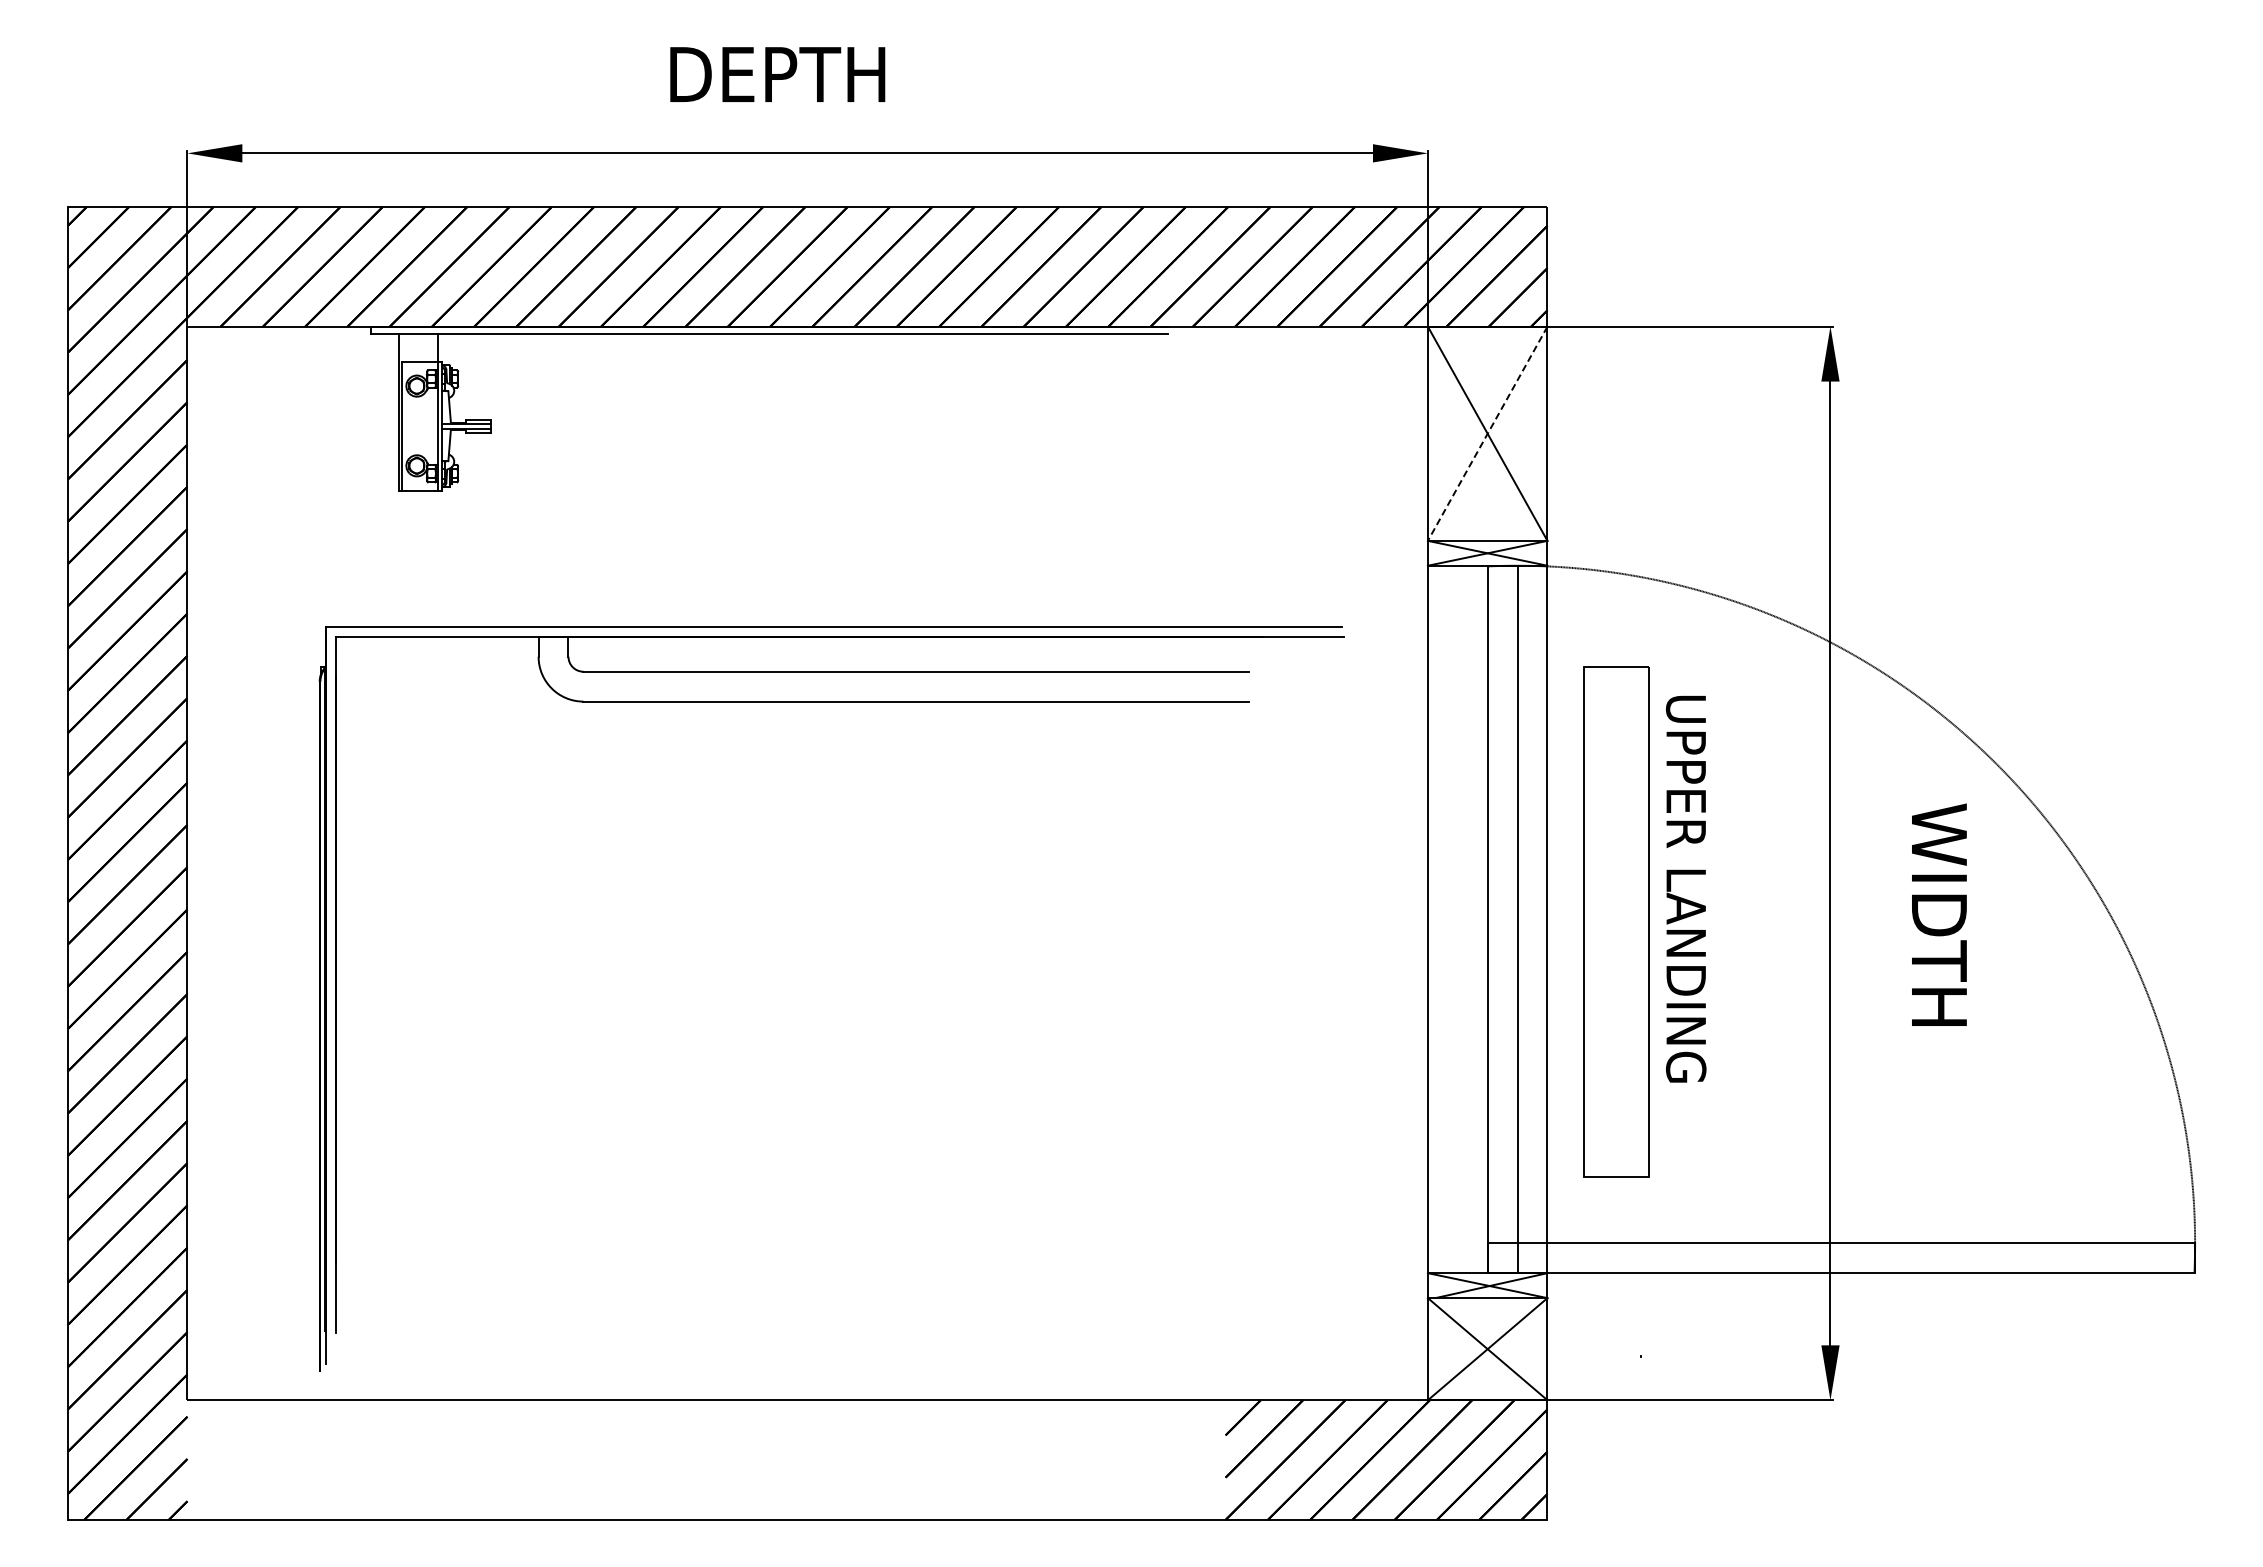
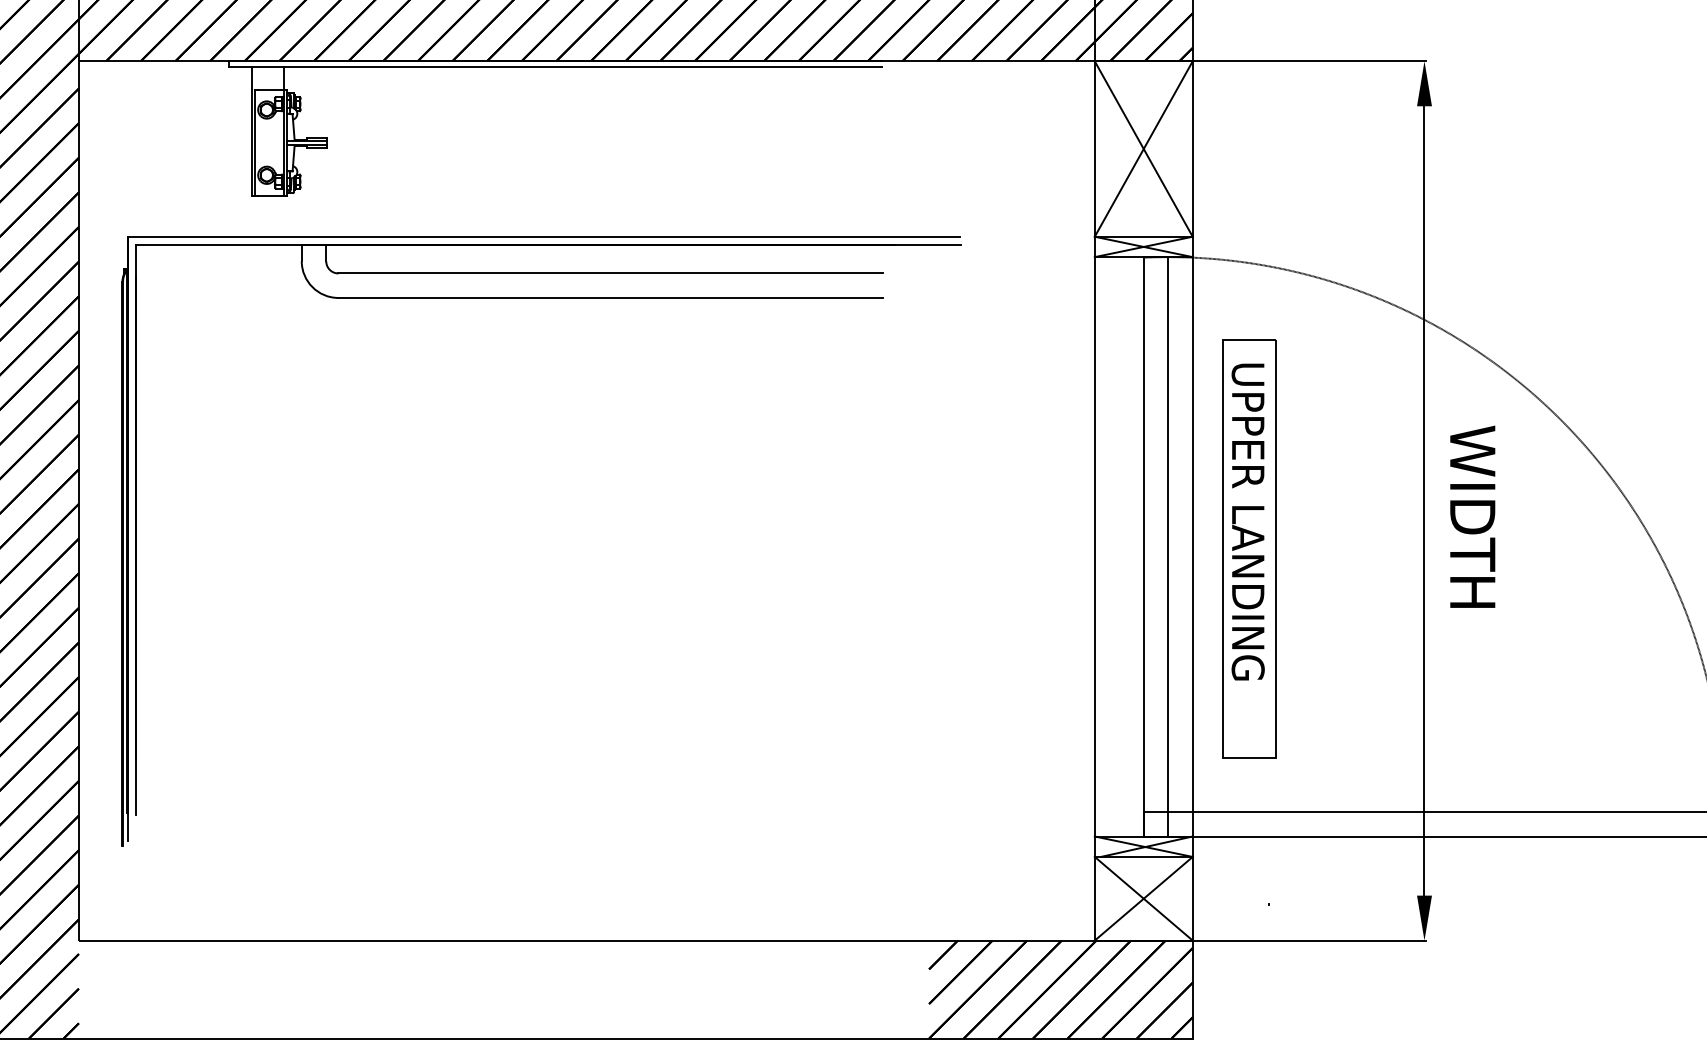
line: (1487, 433) -> (1143, 148), dashed -> solid
part: (831, 702) -> (541, 298), moved
text: (1686, 889) -> (1248, 522), moved
text: (1939, 914) -> (1472, 516), moved

